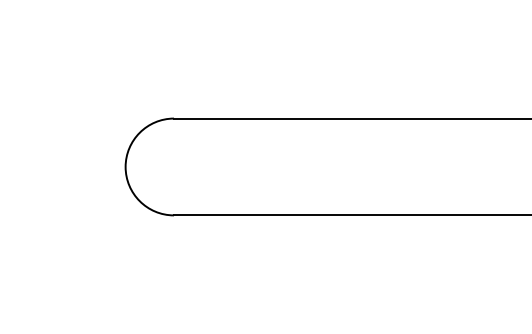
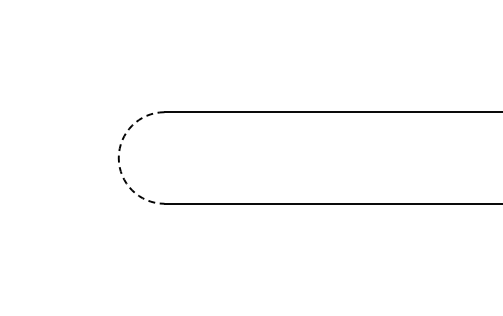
arc: (125, 166) -> (118, 157), solid -> dashed

